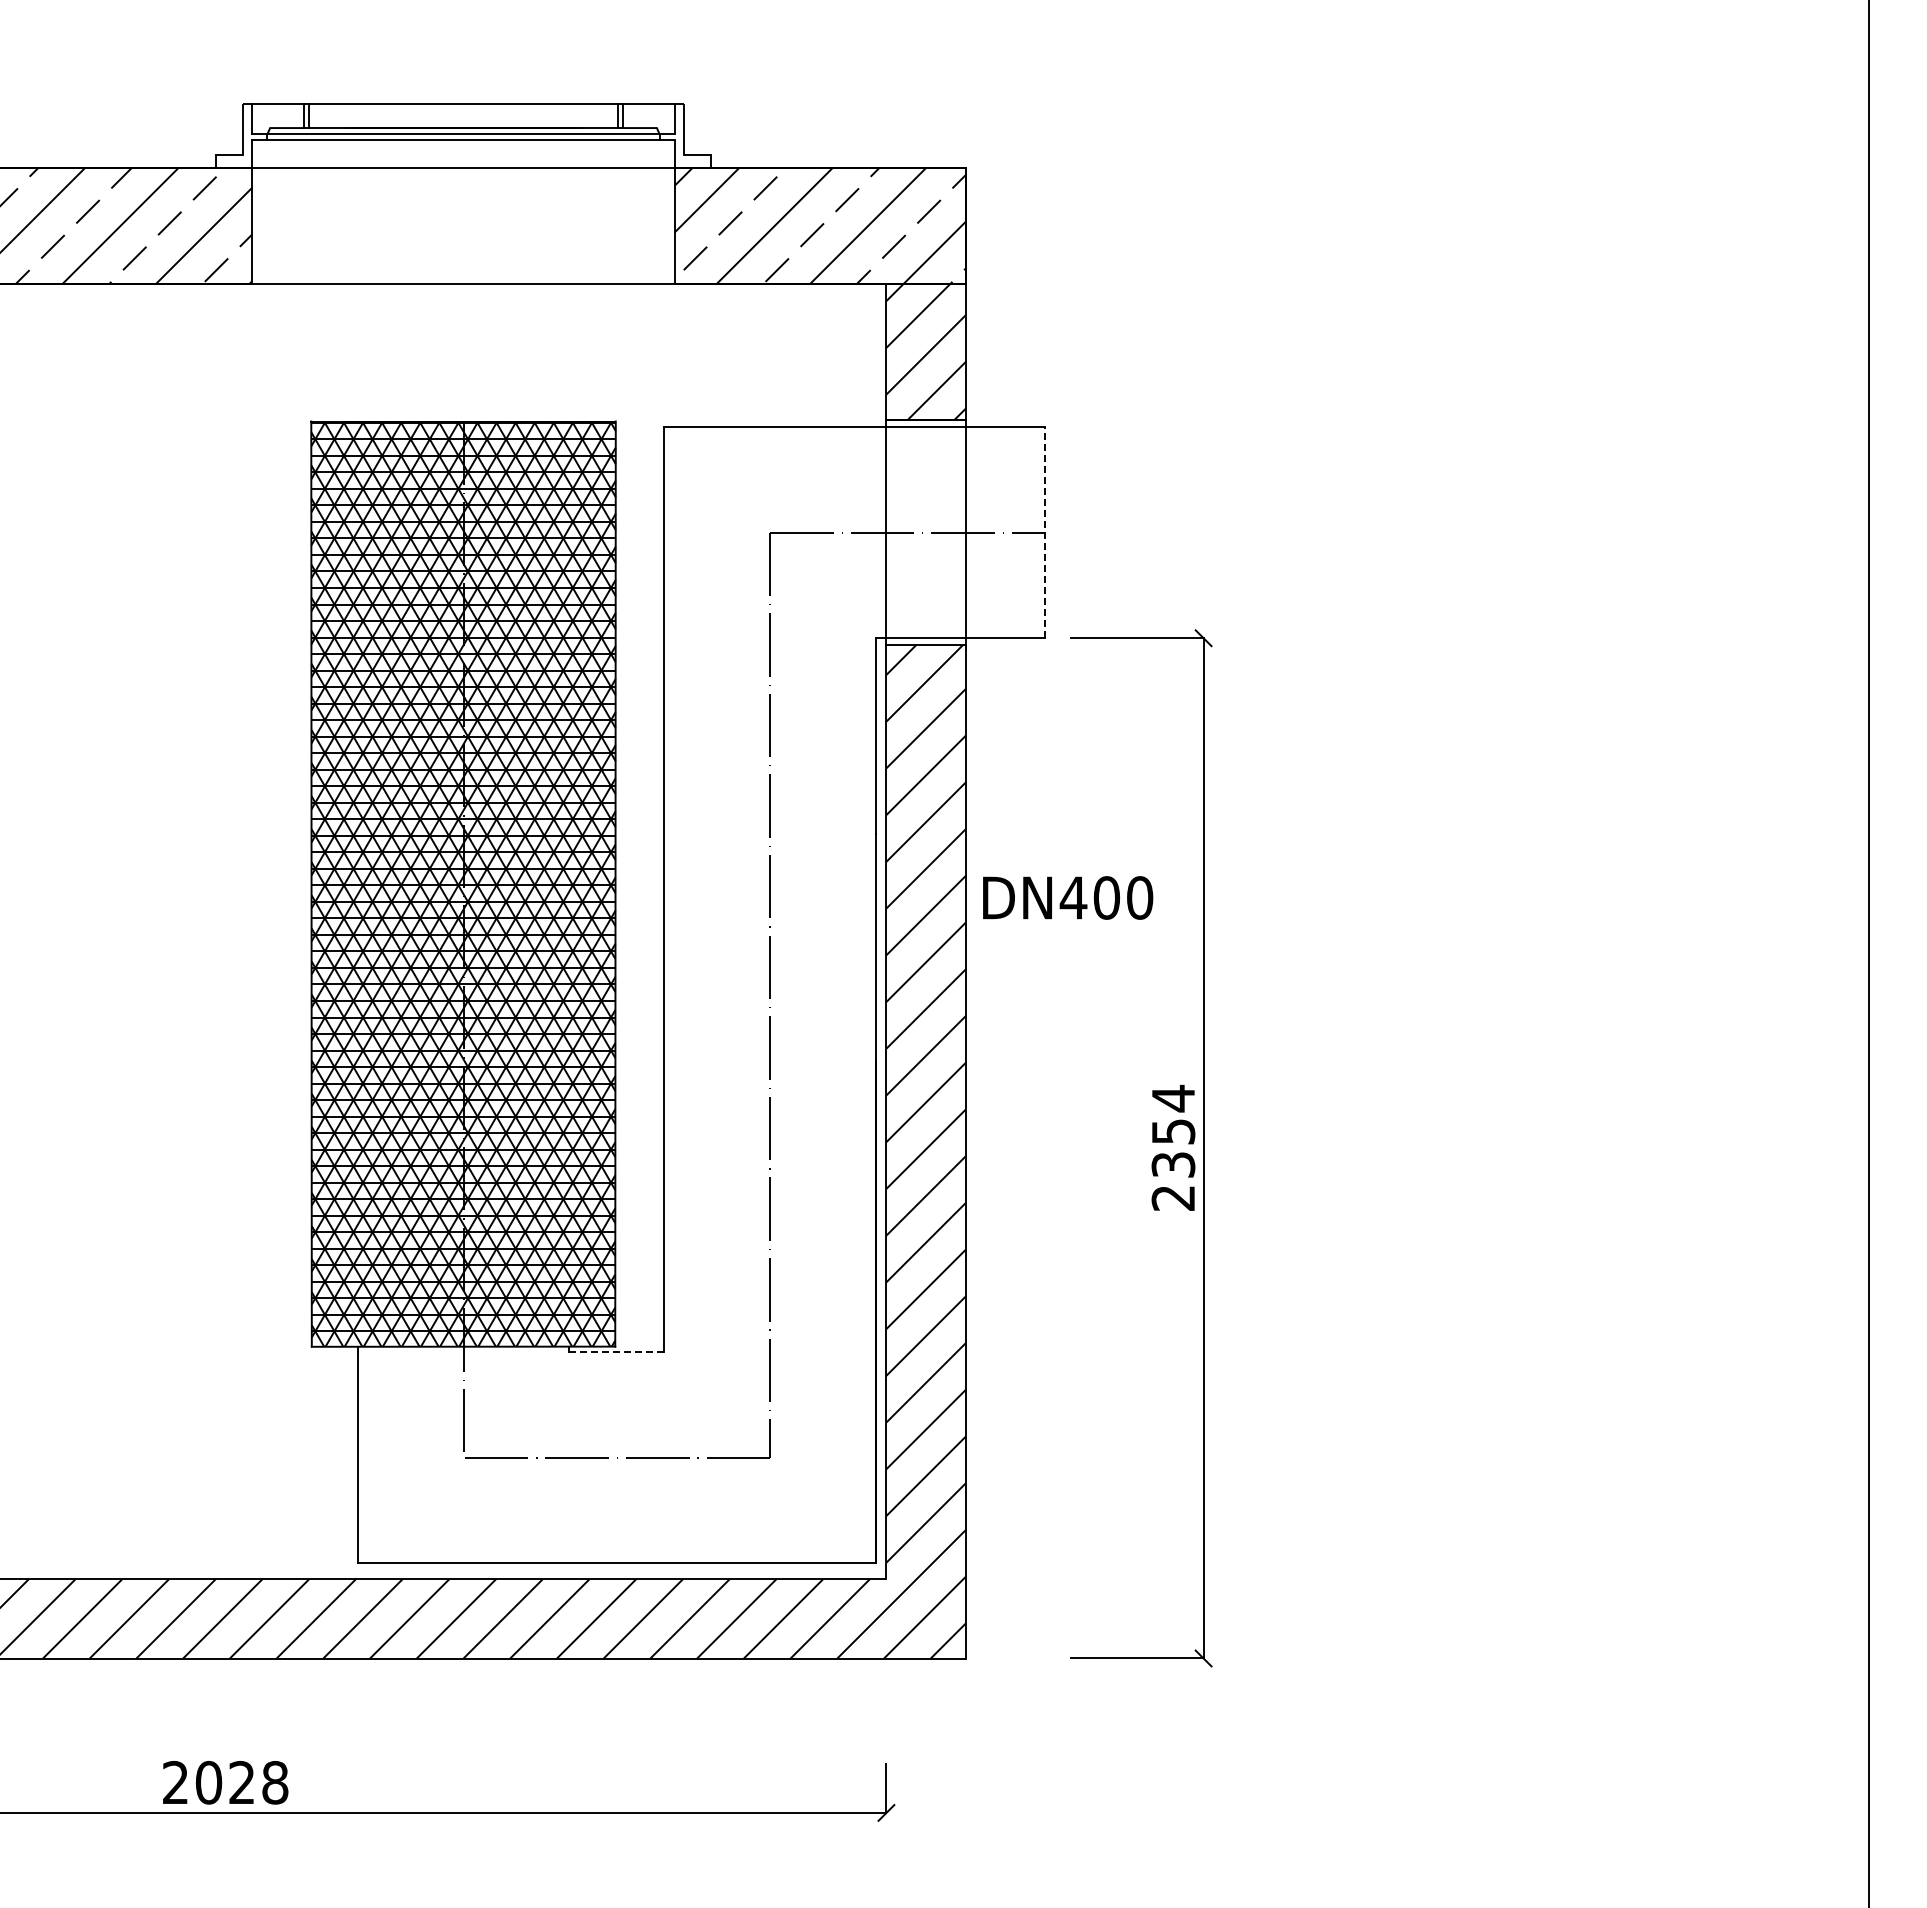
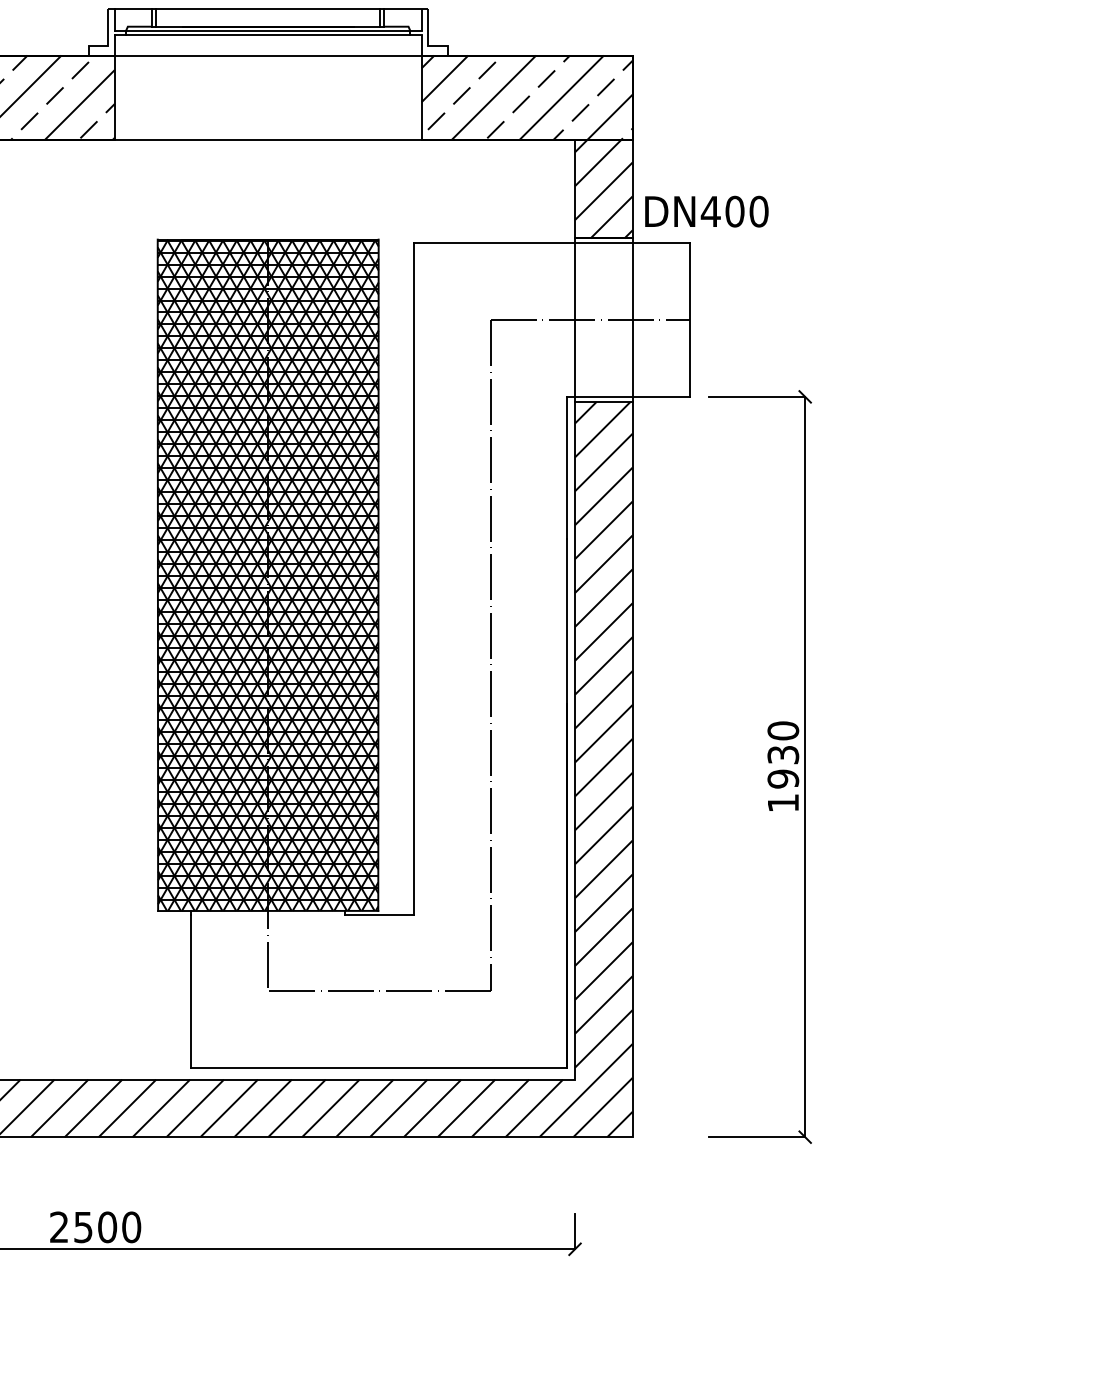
line: (1045, 532) -> (690, 320), dashed -> solid
text: (1068, 897) -> (707, 211), moved
text: (1173, 1147) -> (783, 766), 2354 -> 1930
line: (616, 1351) -> (379, 914), dashed -> solid
text: (242, 1782) -> (107, 1227), 2028 -> 2500

